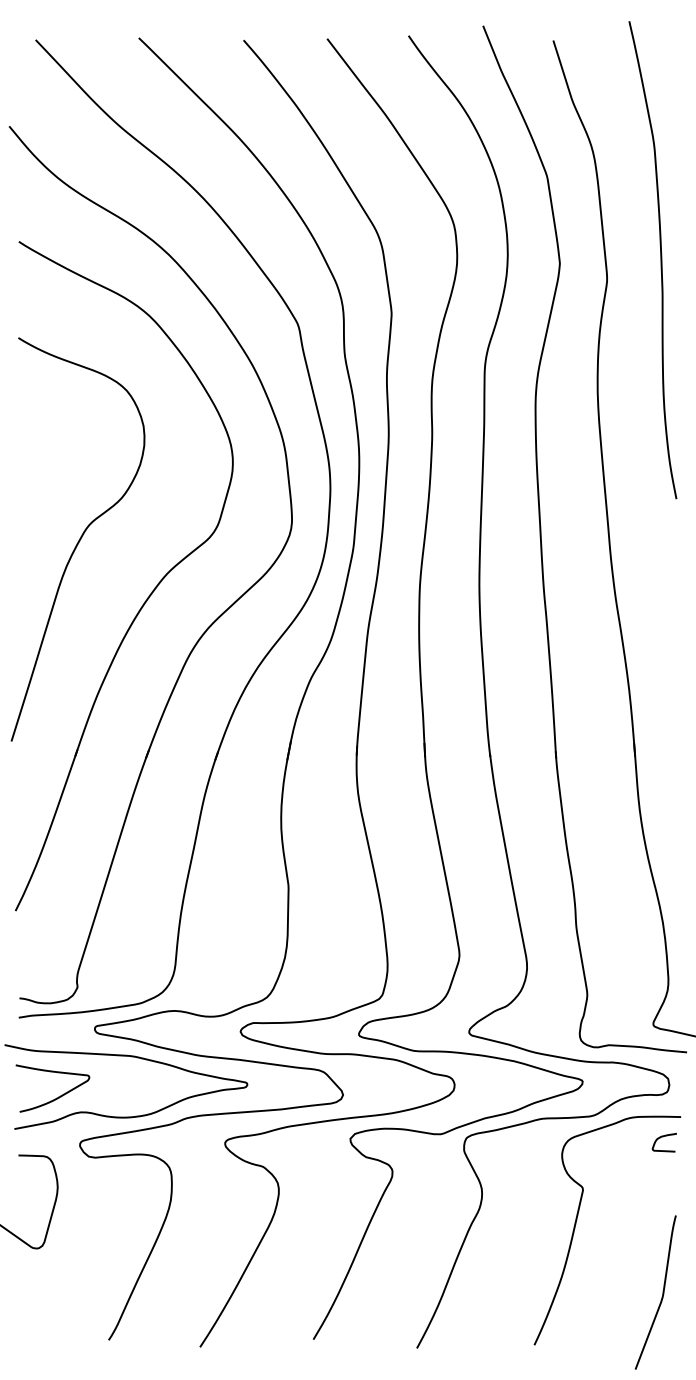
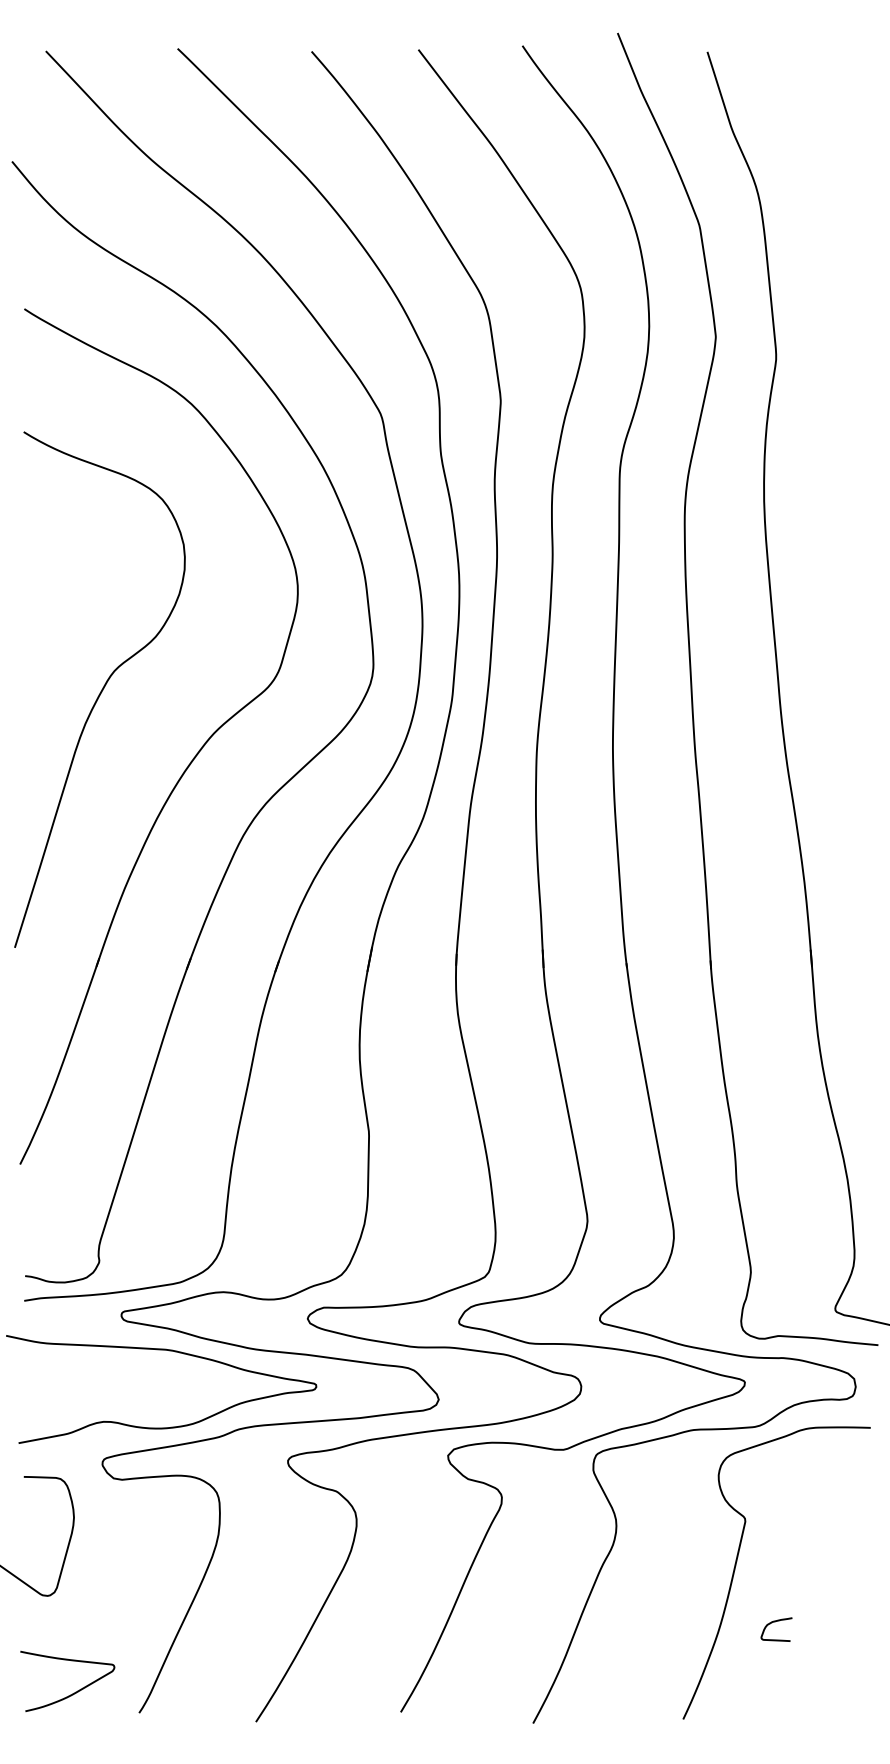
curve: (660, 260) -> (844, 332), removed
curve: (58, 1096) -> (75, 1691), moved
curve: (663, 1137) -> (775, 1622), moved
curve: (662, 1295) -> (846, 1655), removed

